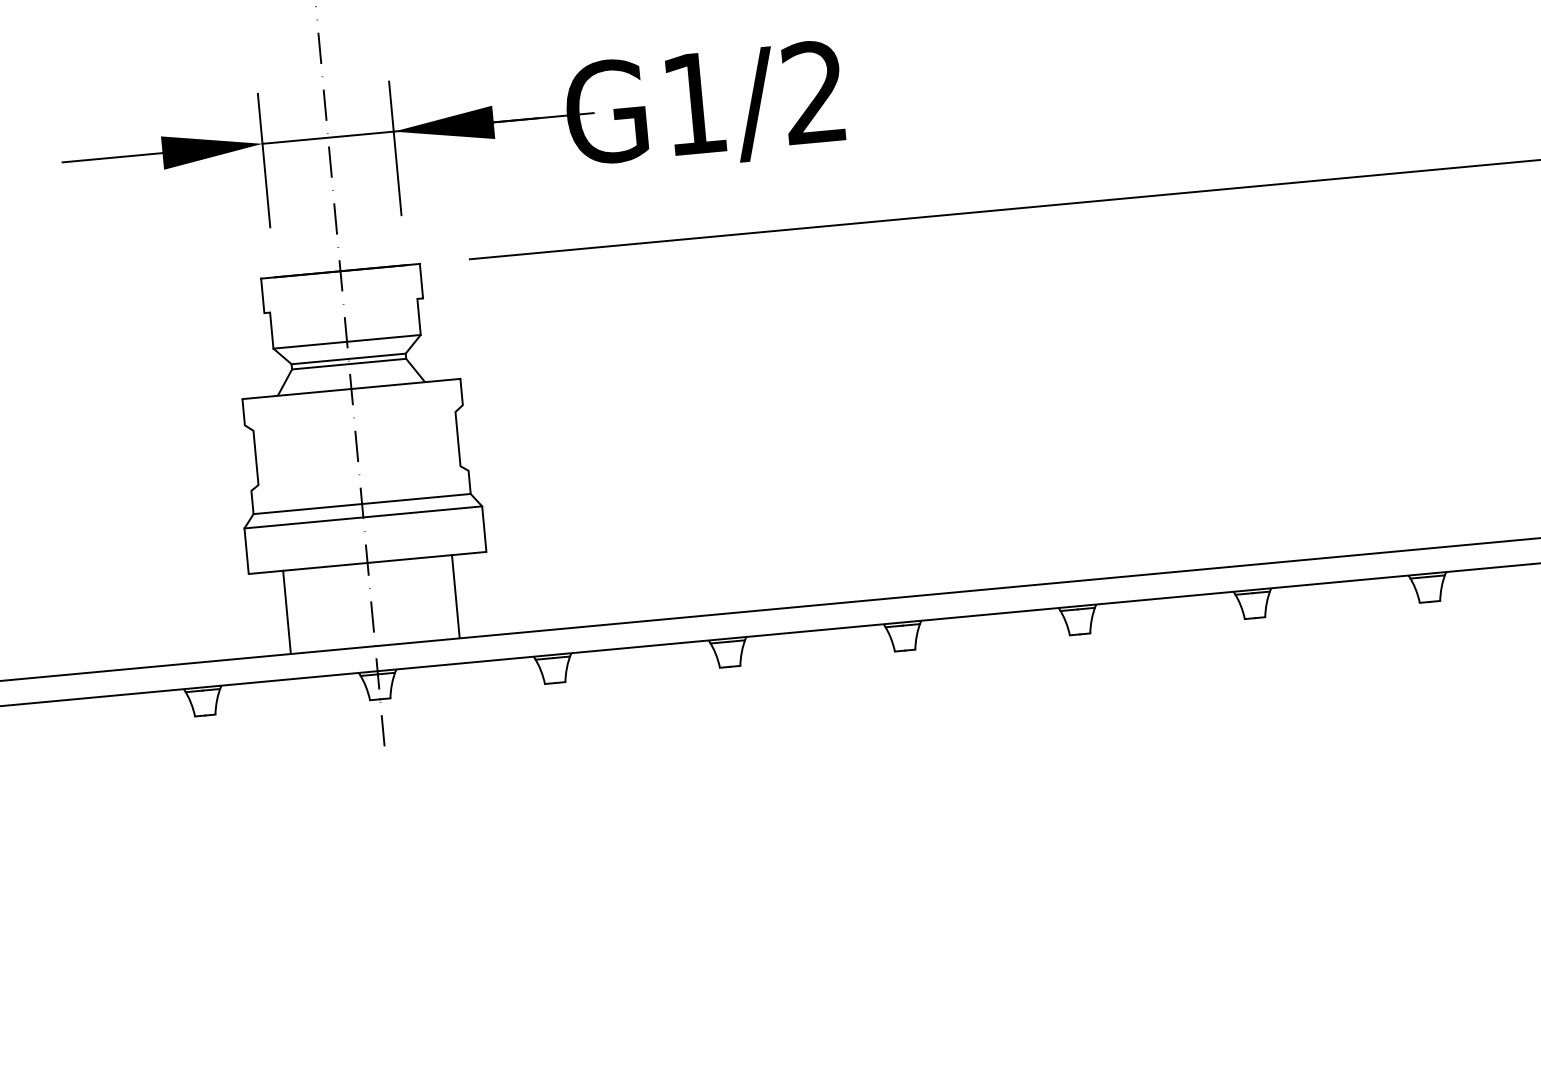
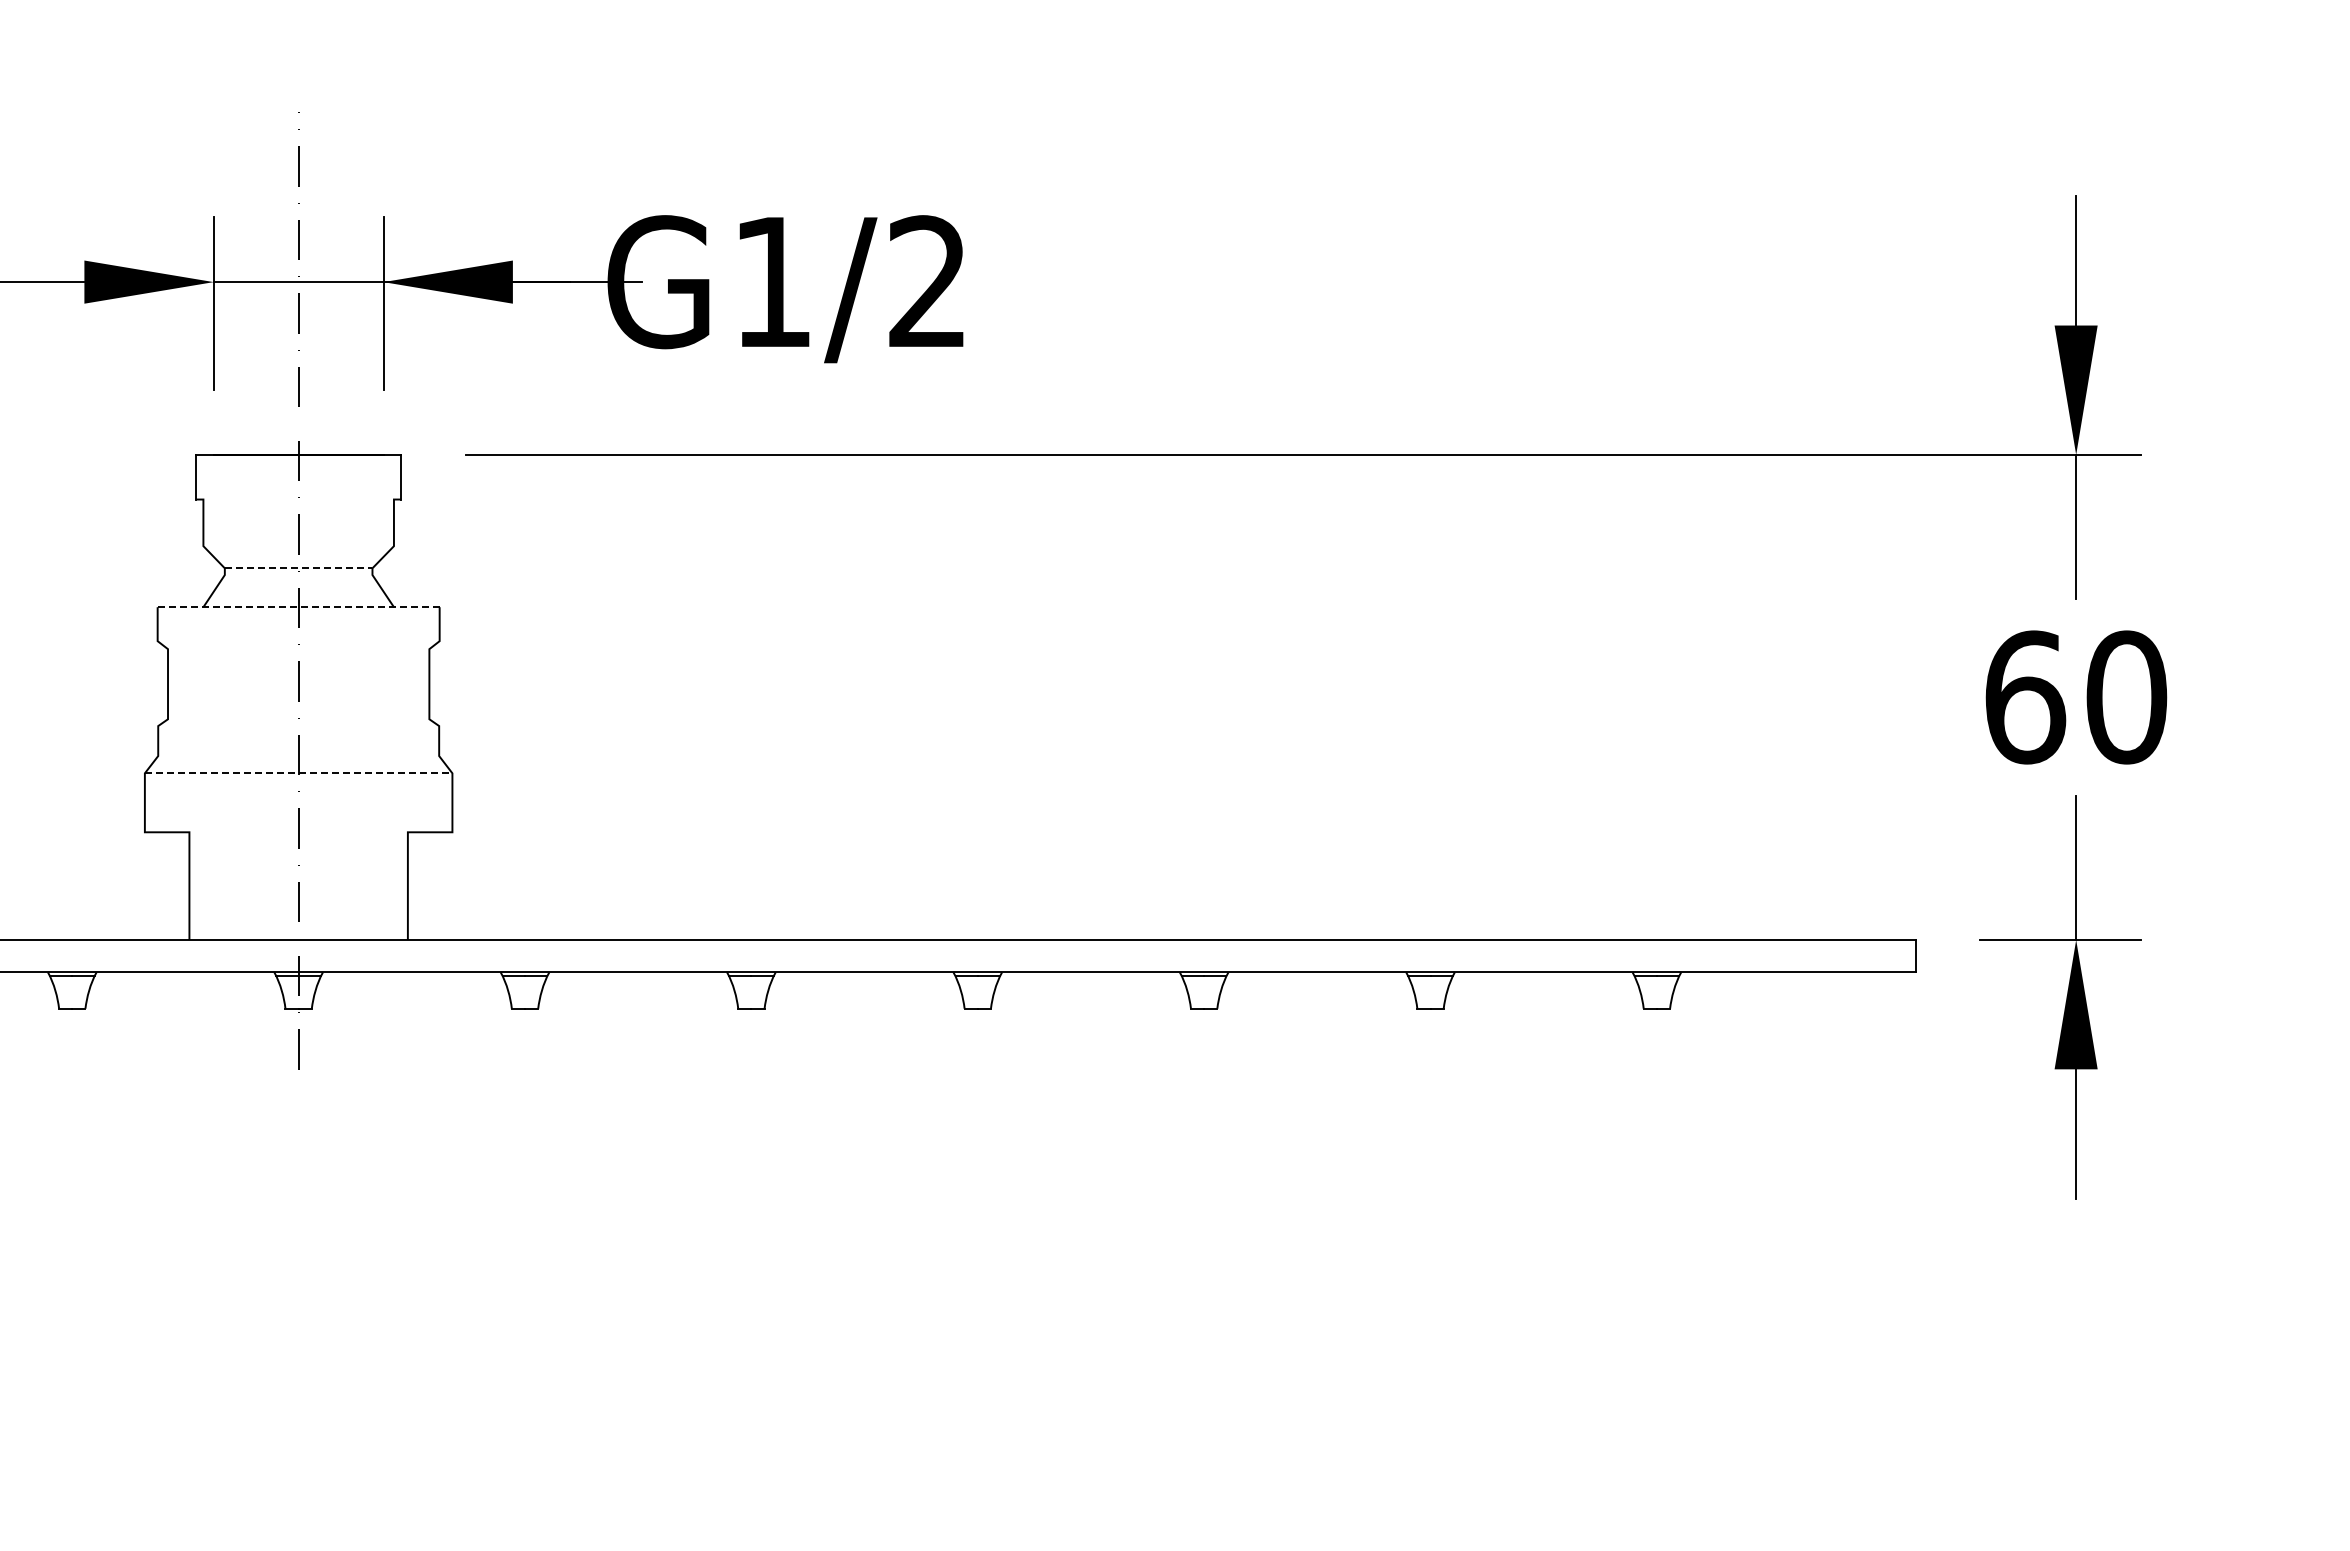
line: (346, 342) -> (298, 546), removed
line: (348, 359) -> (298, 568), solid -> dashed
line: (349, 364) -> (298, 575), removed
line: (351, 389) -> (298, 607), solid -> dashed
line: (362, 504) -> (298, 756), removed
line: (363, 517) -> (298, 773), solid -> dashed
line: (367, 563) -> (298, 832), removed

